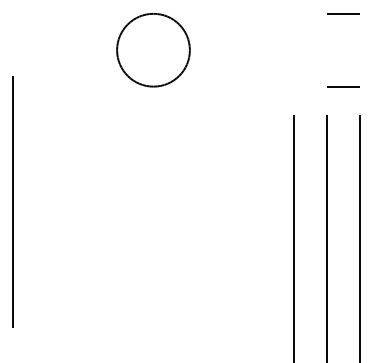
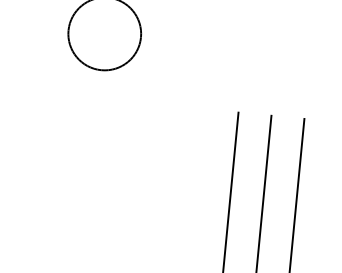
line: (343, 13) -> (297, 15), removed
line: (343, 86) -> (290, 88), removed

